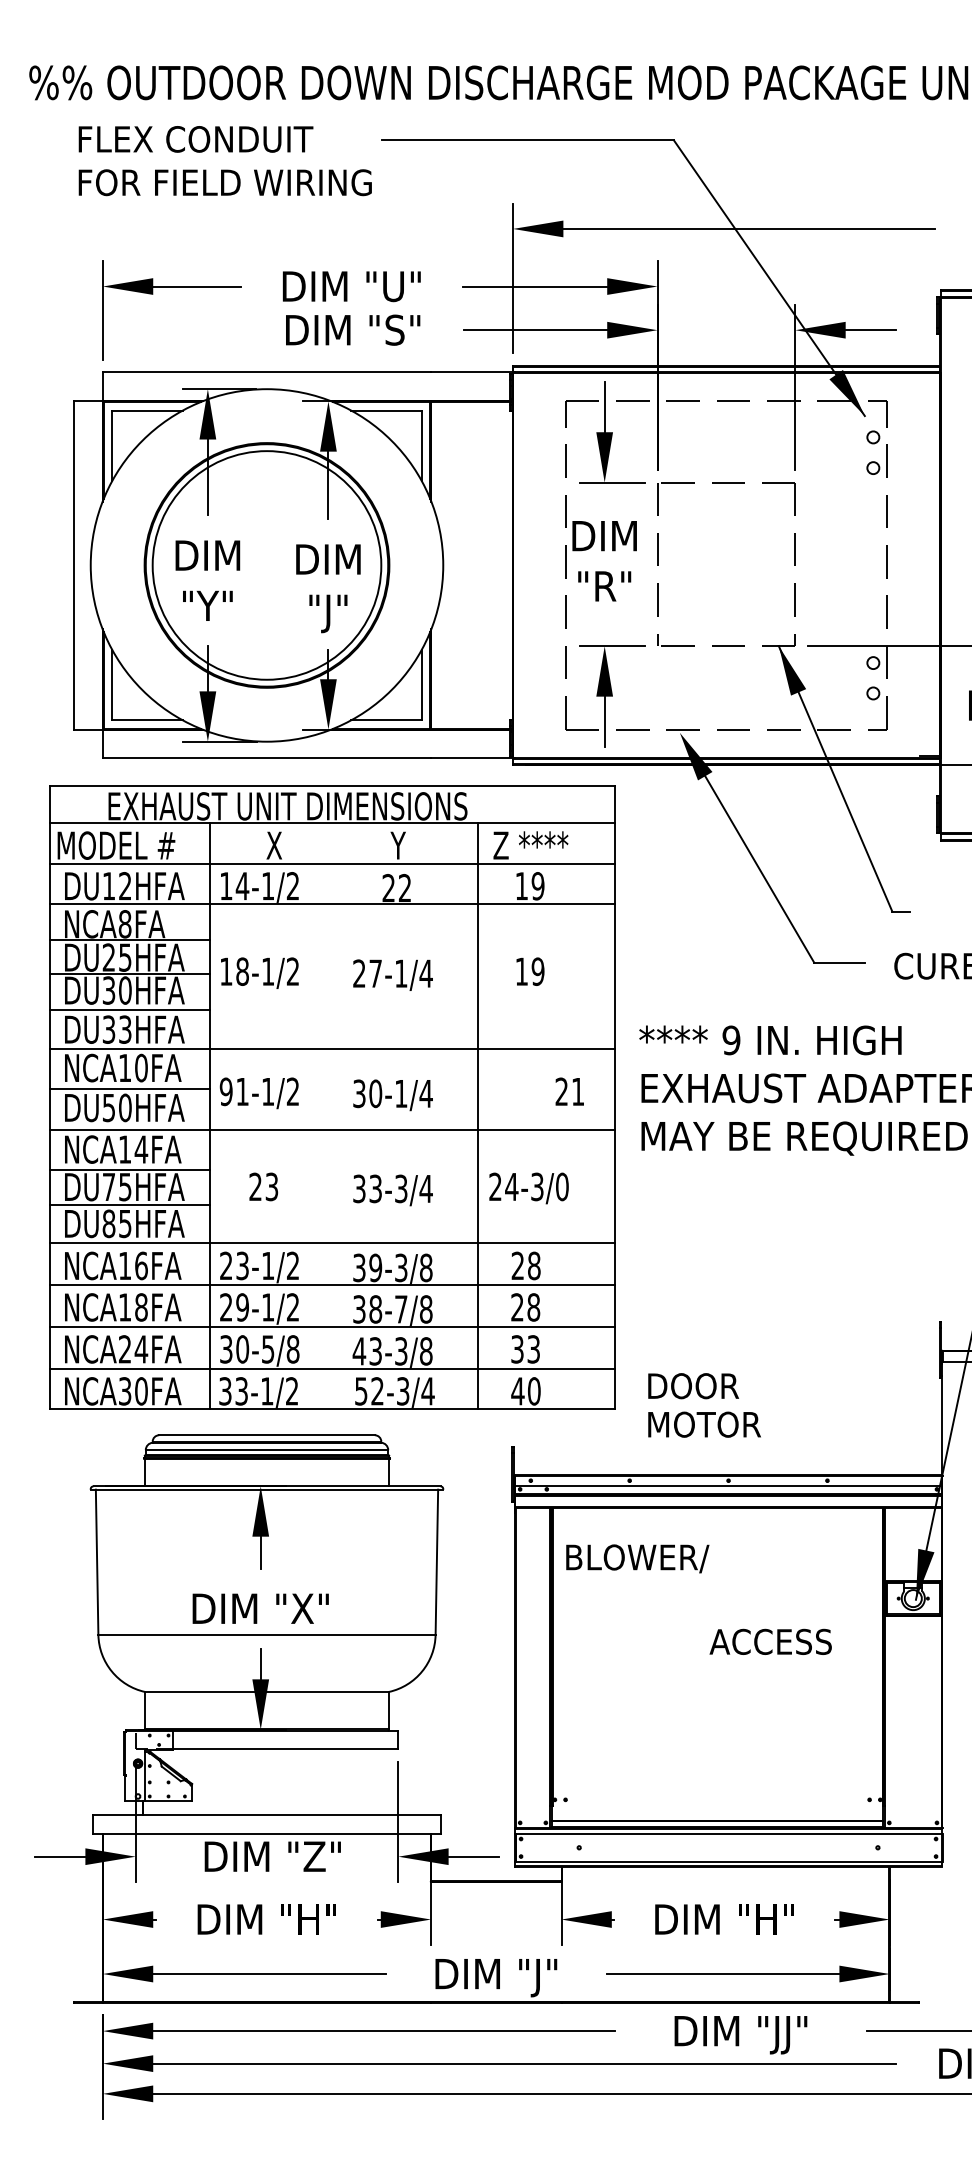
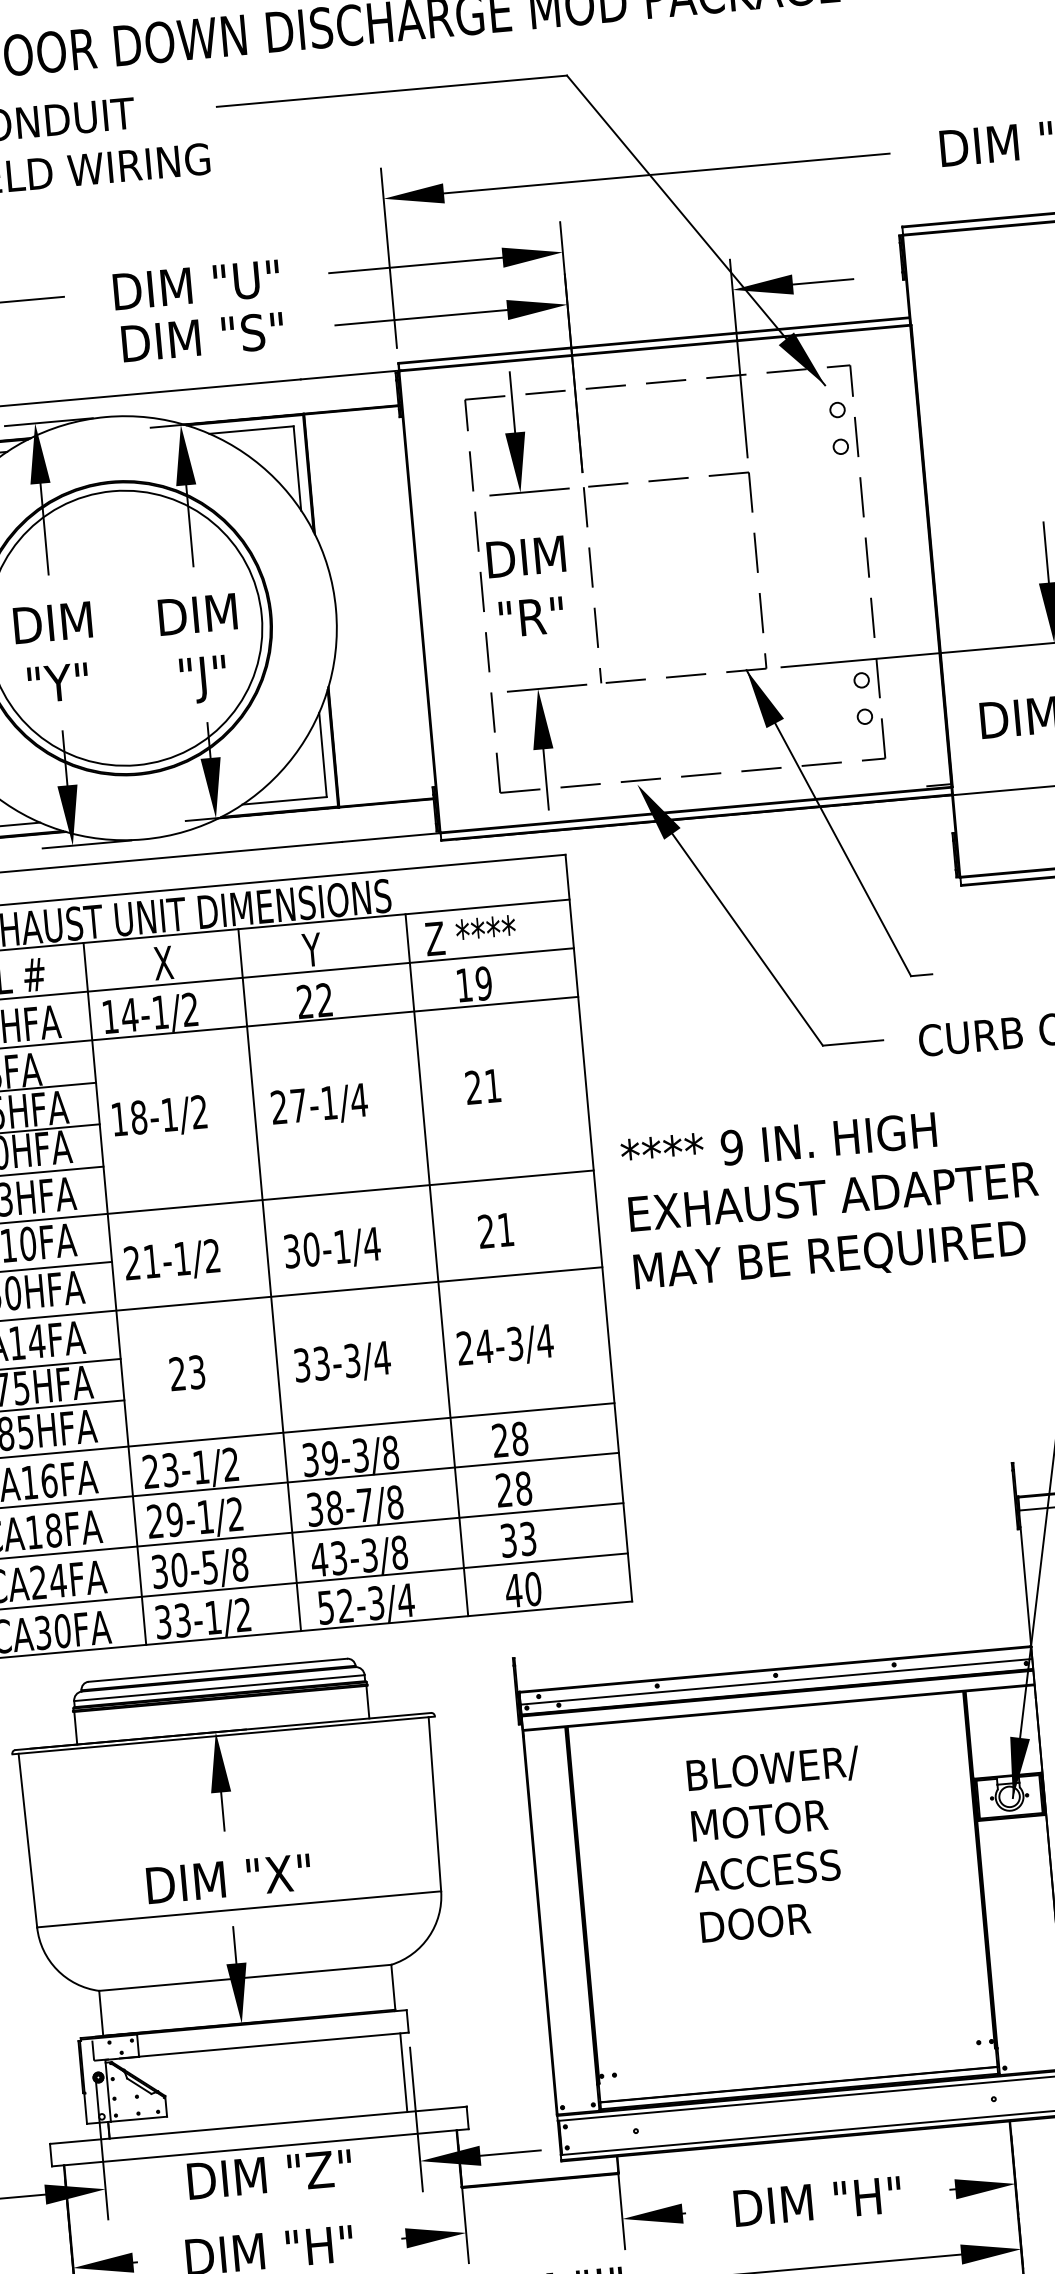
text: (529, 971) -> (482, 1086), 19 -> 21
text: (225, 1091) -> (131, 1262), 91-1/2 -> 21-1/2
text: (569, 1091) -> (495, 1230), moved
line: (338, 1115) -> (269, 1279), added
text: (562, 1186) -> (545, 1340), 24-3/0 -> 24-3/4
text: (693, 1386) -> (755, 1923), moved
text: (704, 1424) -> (759, 1820), moved
text: (637, 1558) -> (773, 1769), moved
text: (770, 1641) -> (766, 1870), moved
line: (391, 1782) -> (404, 2072), added

